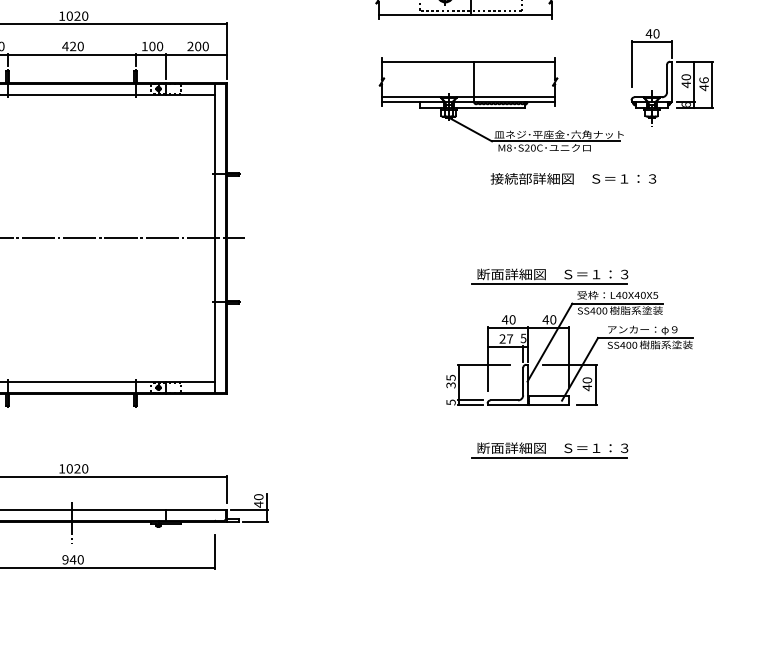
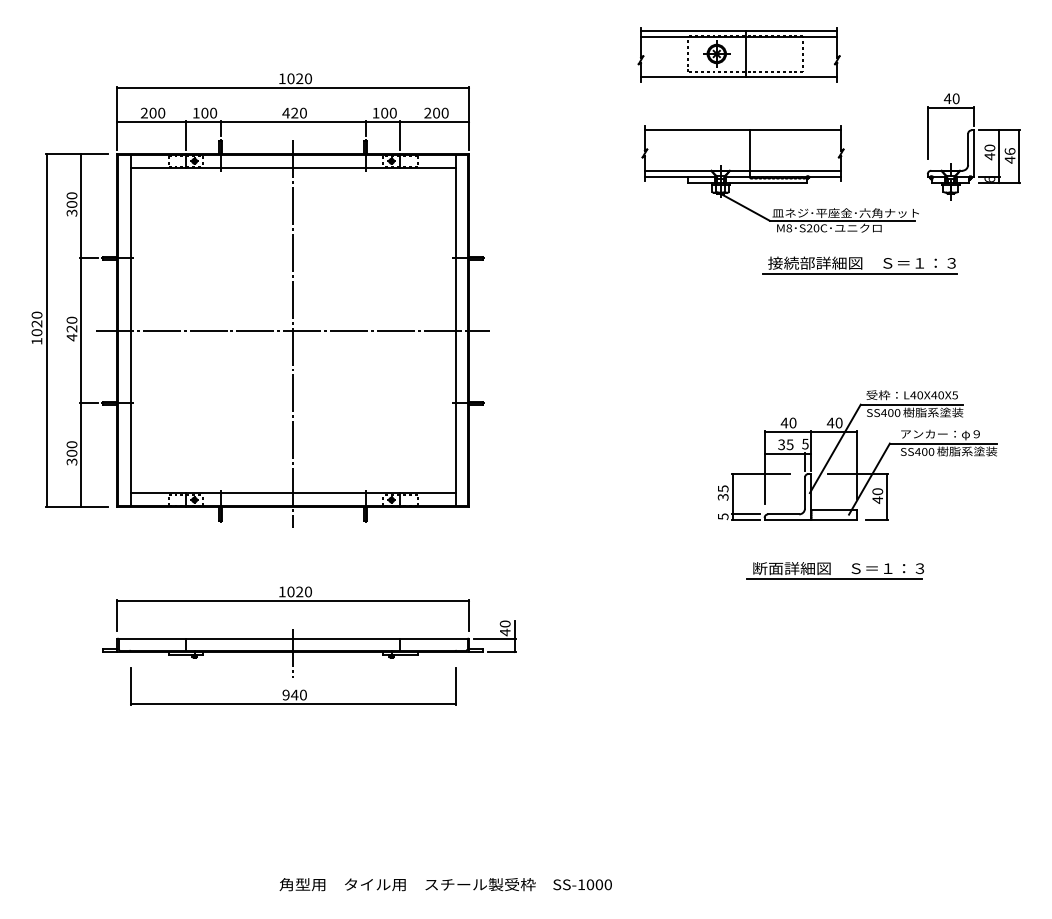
line: (572, 187) -> (860, 273), added
line: (72, 241) -> (293, 334), added
part: (549, 276) -> (834, 373), removed
text: (505, 338) -> (785, 444), 27 -> 35

